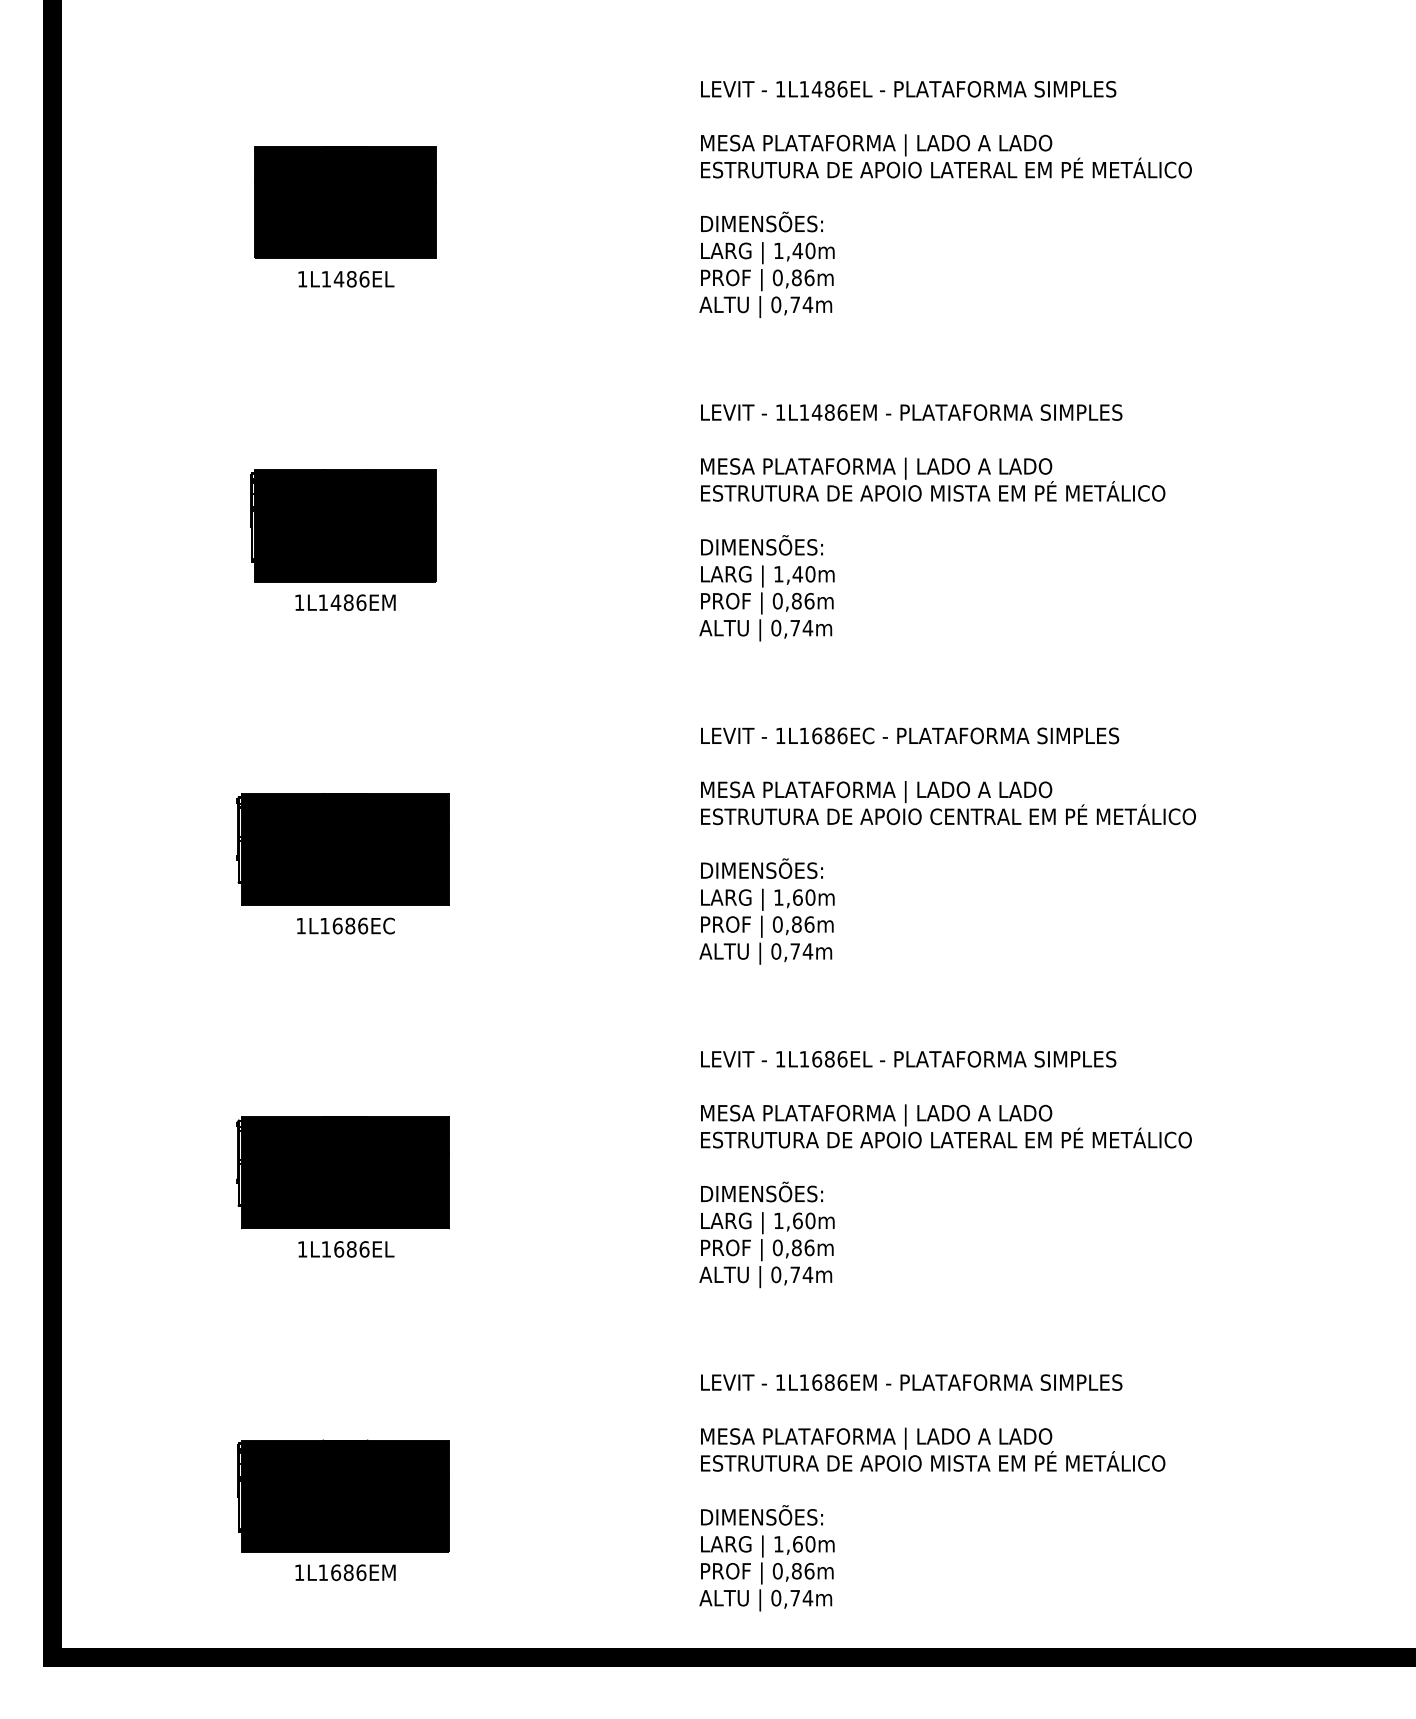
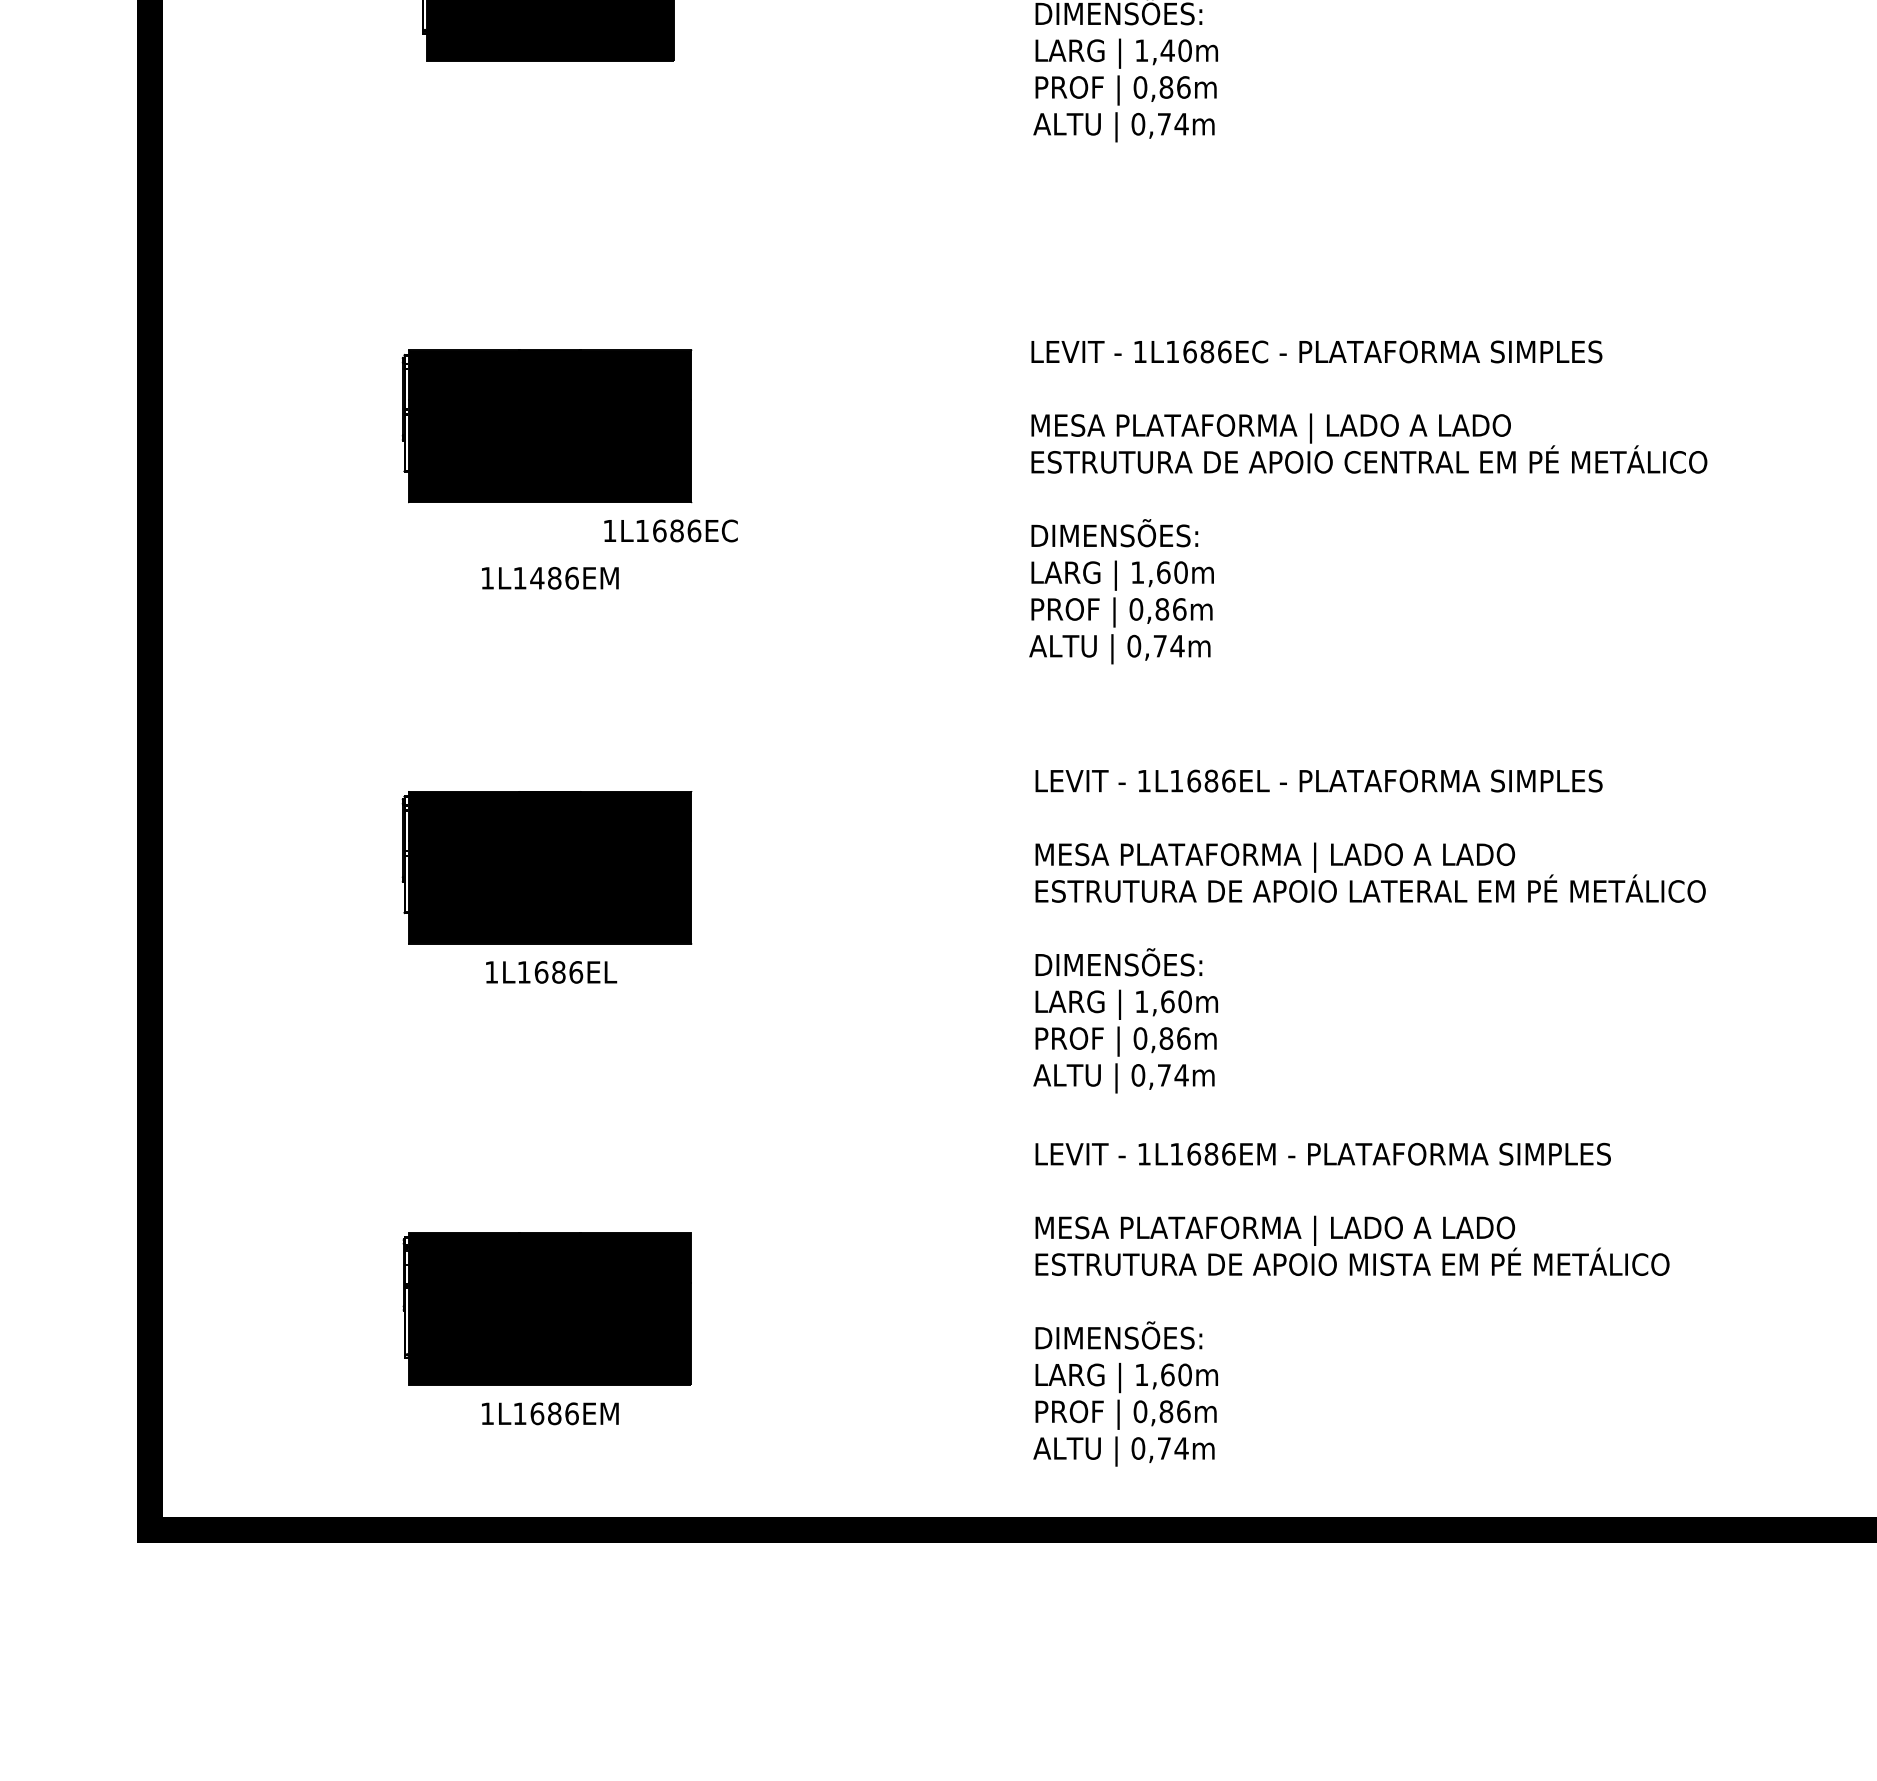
text: (345, 602) -> (550, 577), moved
text: (947, 845) -> (1368, 501), moved
text: (345, 925) -> (670, 530), moved
text: (945, 1169) -> (1369, 931), moved

